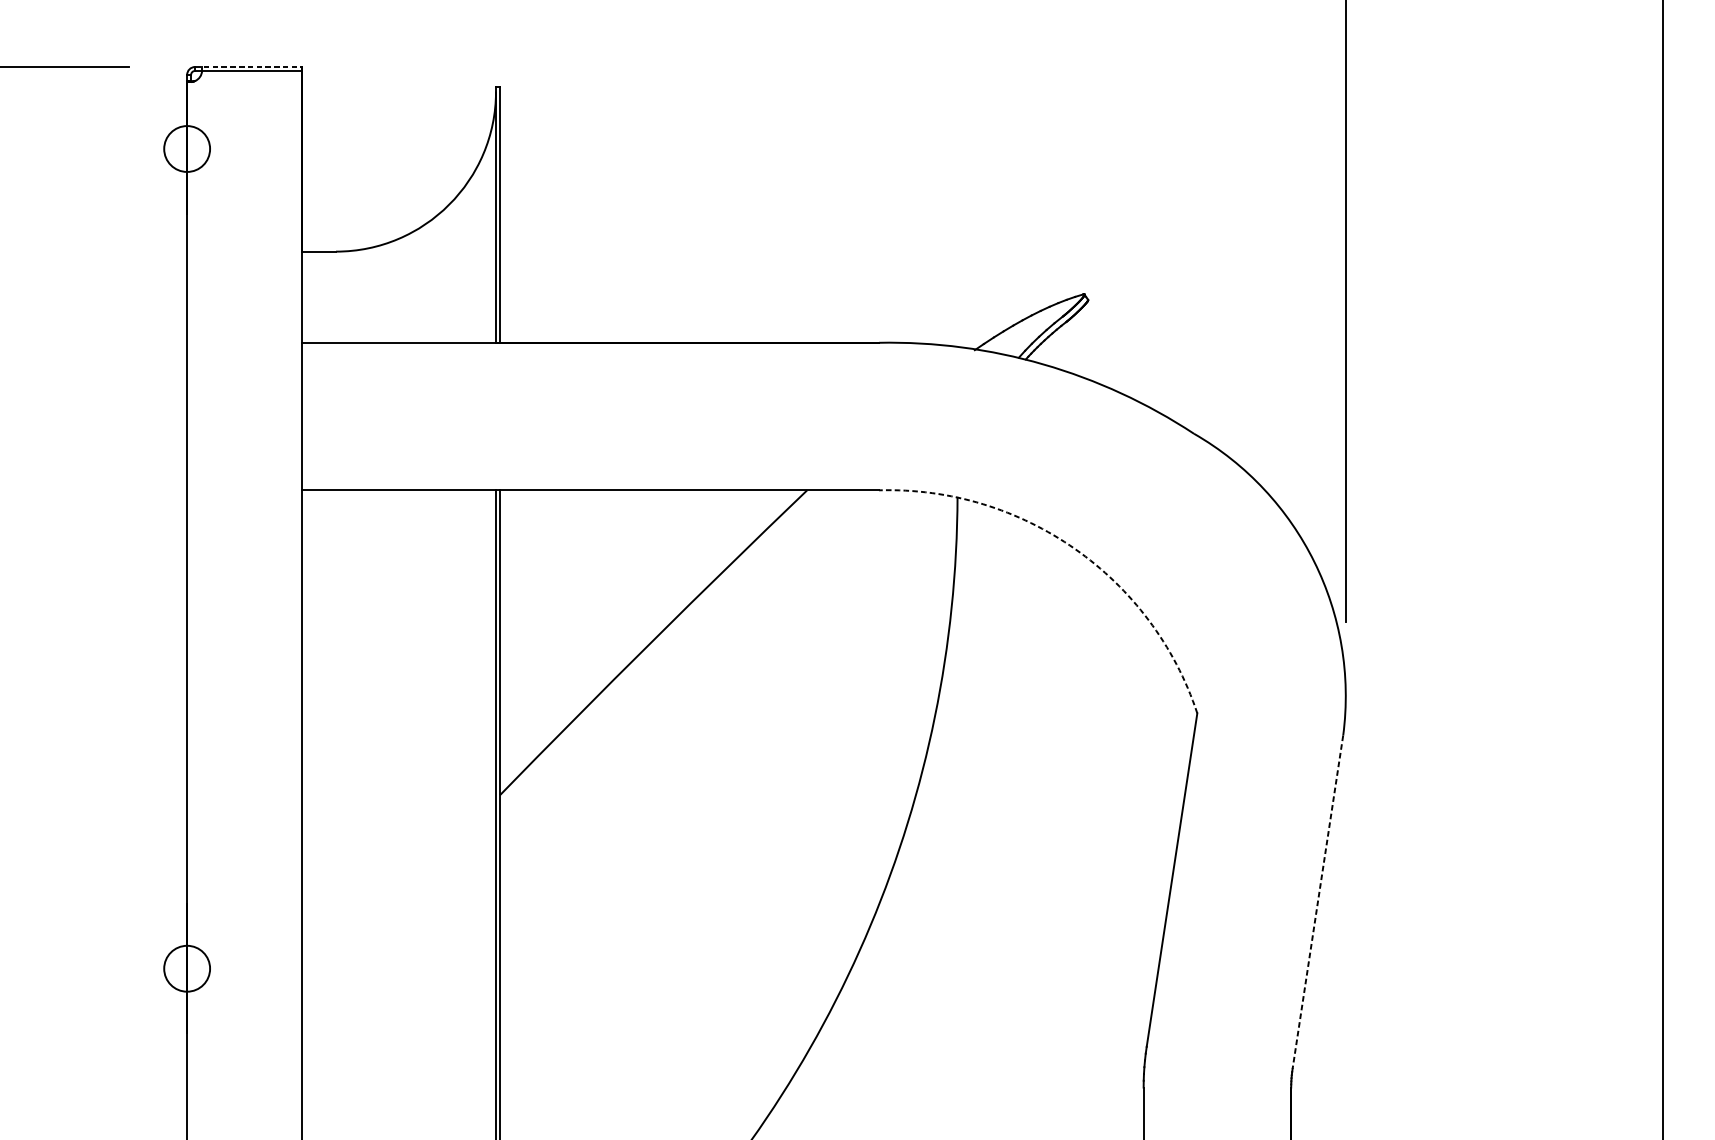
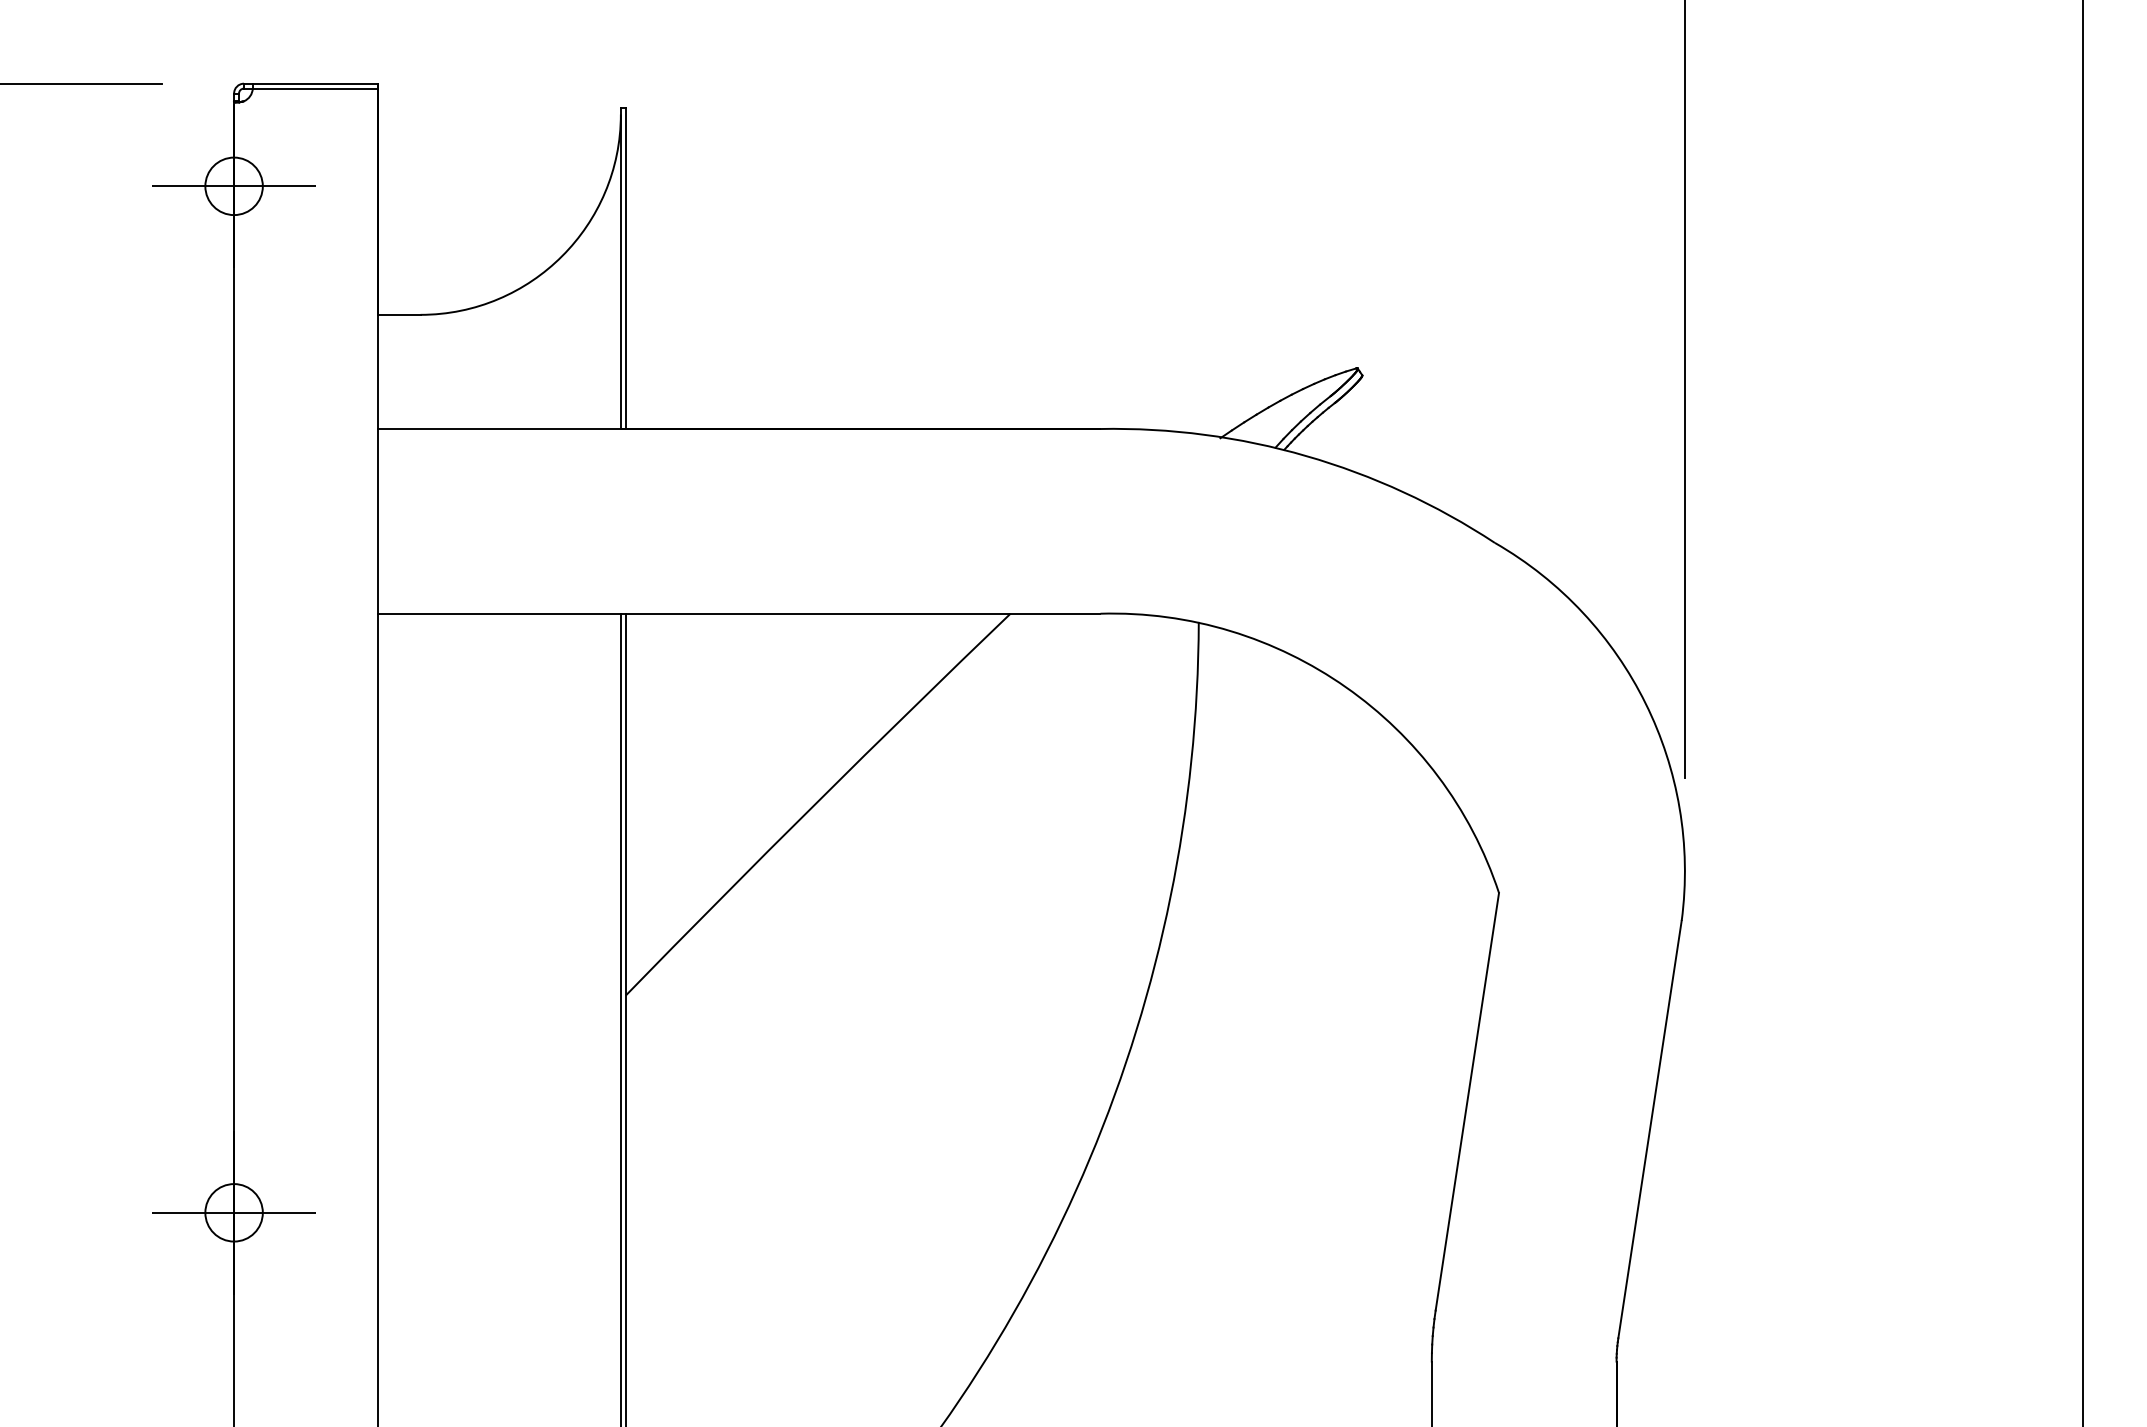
line: (248, 66) -> (310, 83), dashed -> solid
line: (187, 149) -> (234, 186), added
arc: (1075, 549) -> (1346, 687), dashed -> solid
line: (1317, 903) -> (1649, 1130), dashed -> solid
line: (187, 968) -> (234, 1212), added

